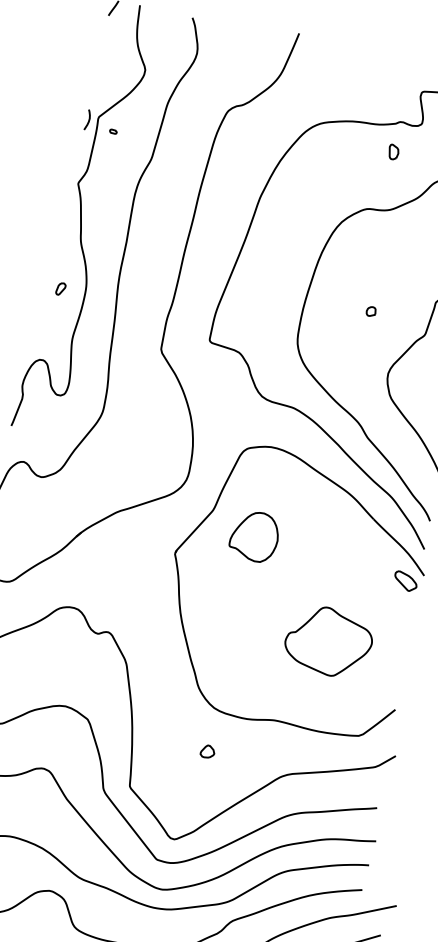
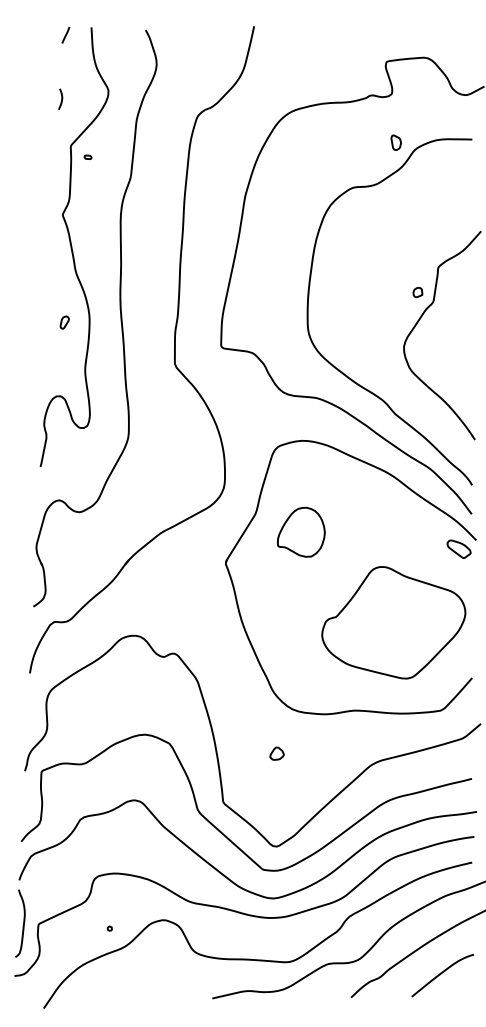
curve: (88, 119) -> (61, 98), moved
part: (393, 151) -> (395, 142), moved
part: (370, 311) -> (417, 292), moved
part: (328, 641) -> (393, 622), size x1.67
part: (207, 751) -> (276, 753), moved

